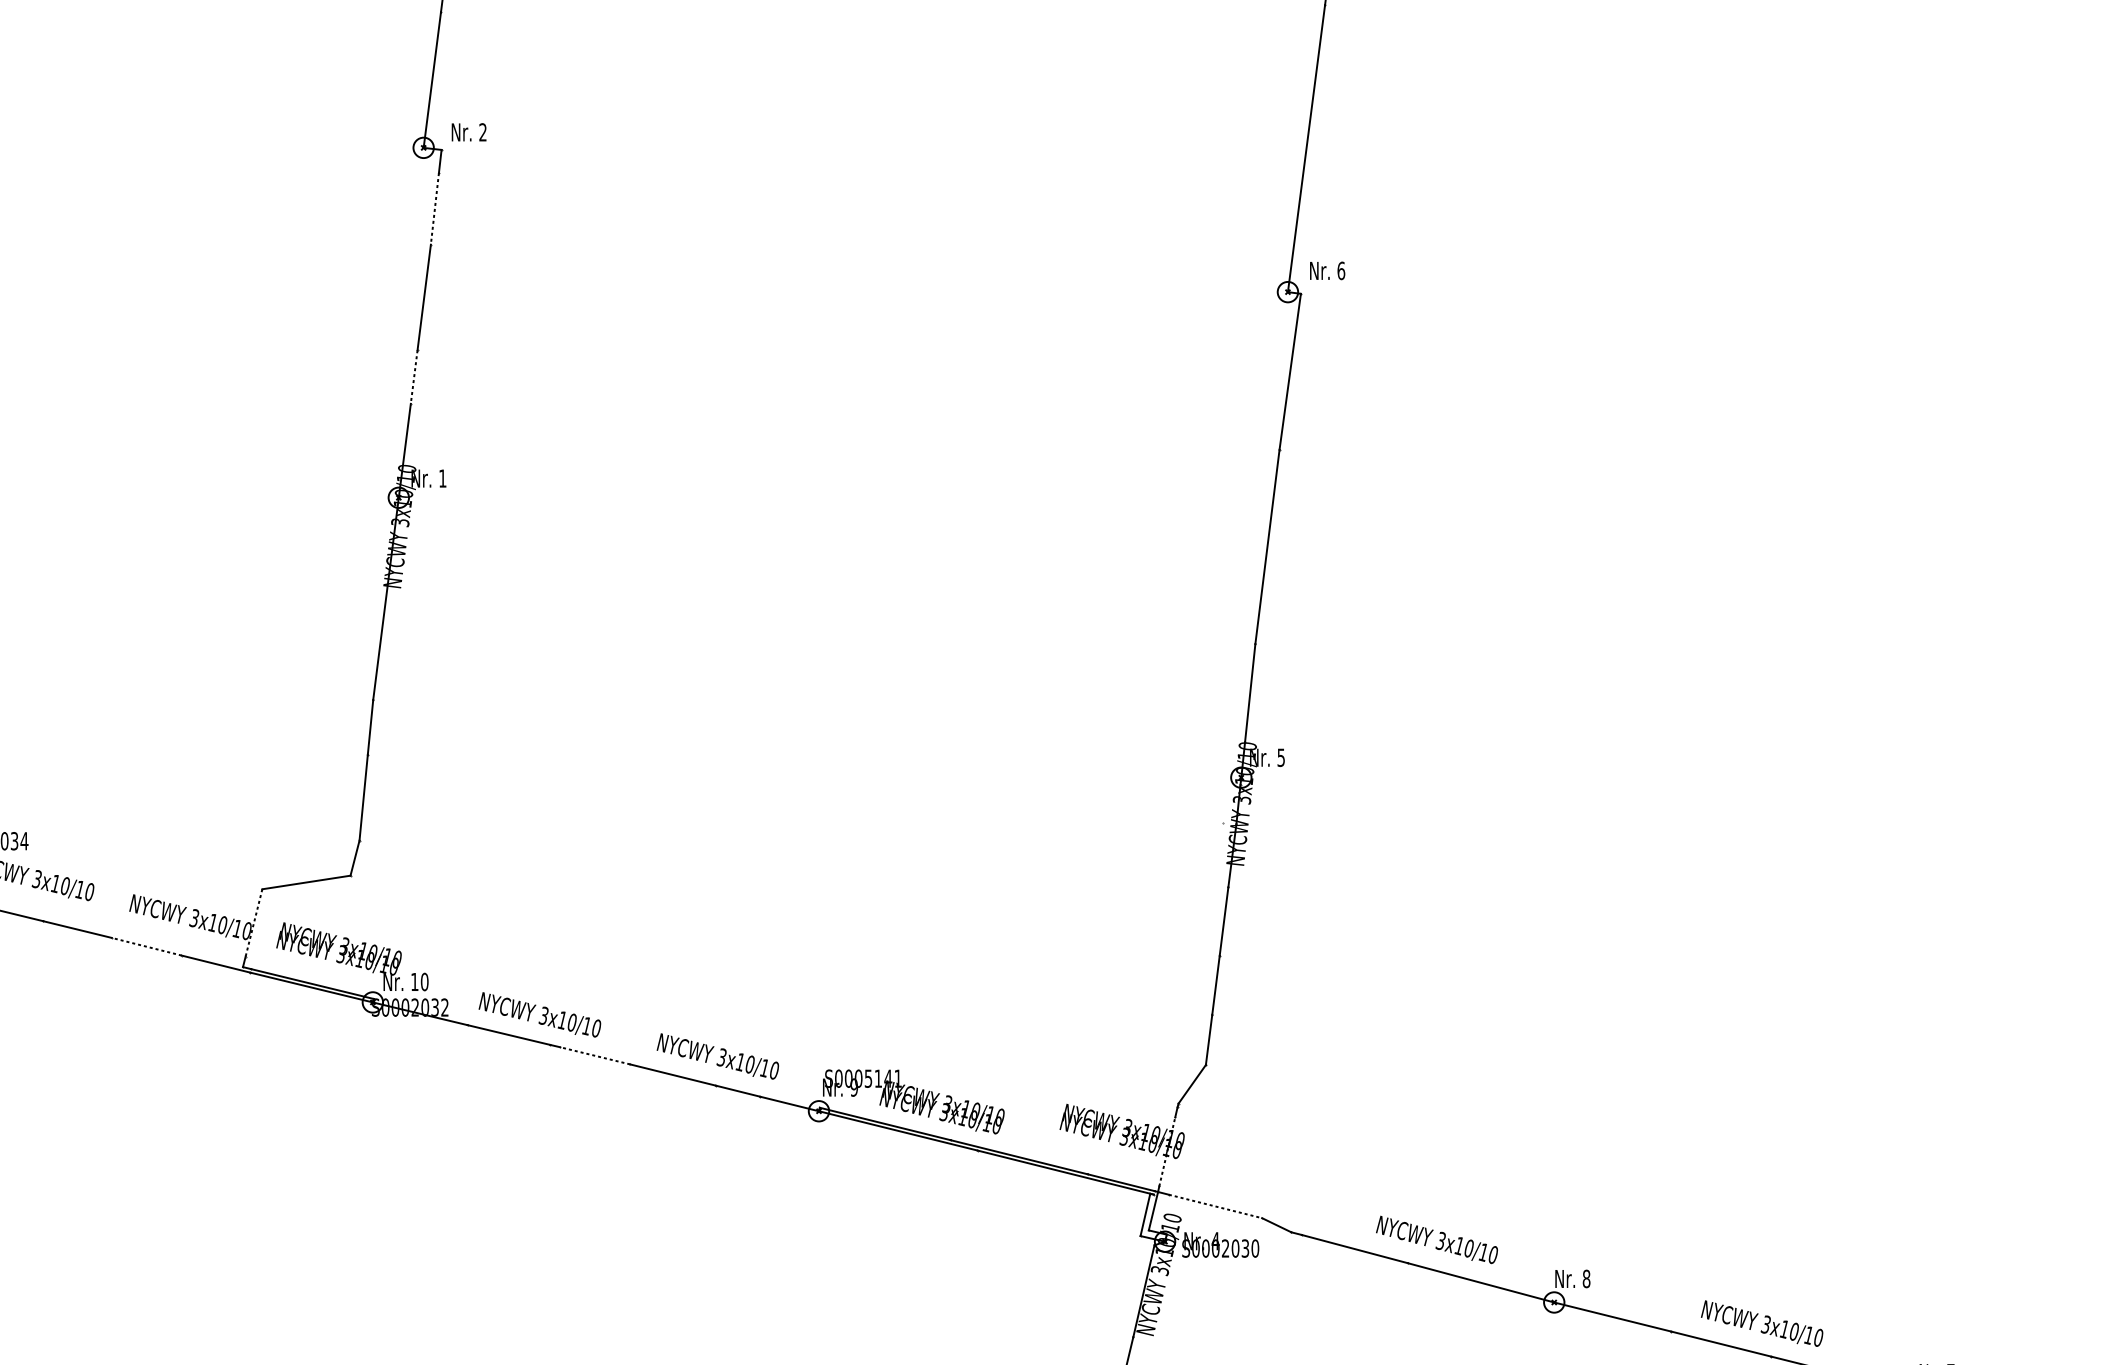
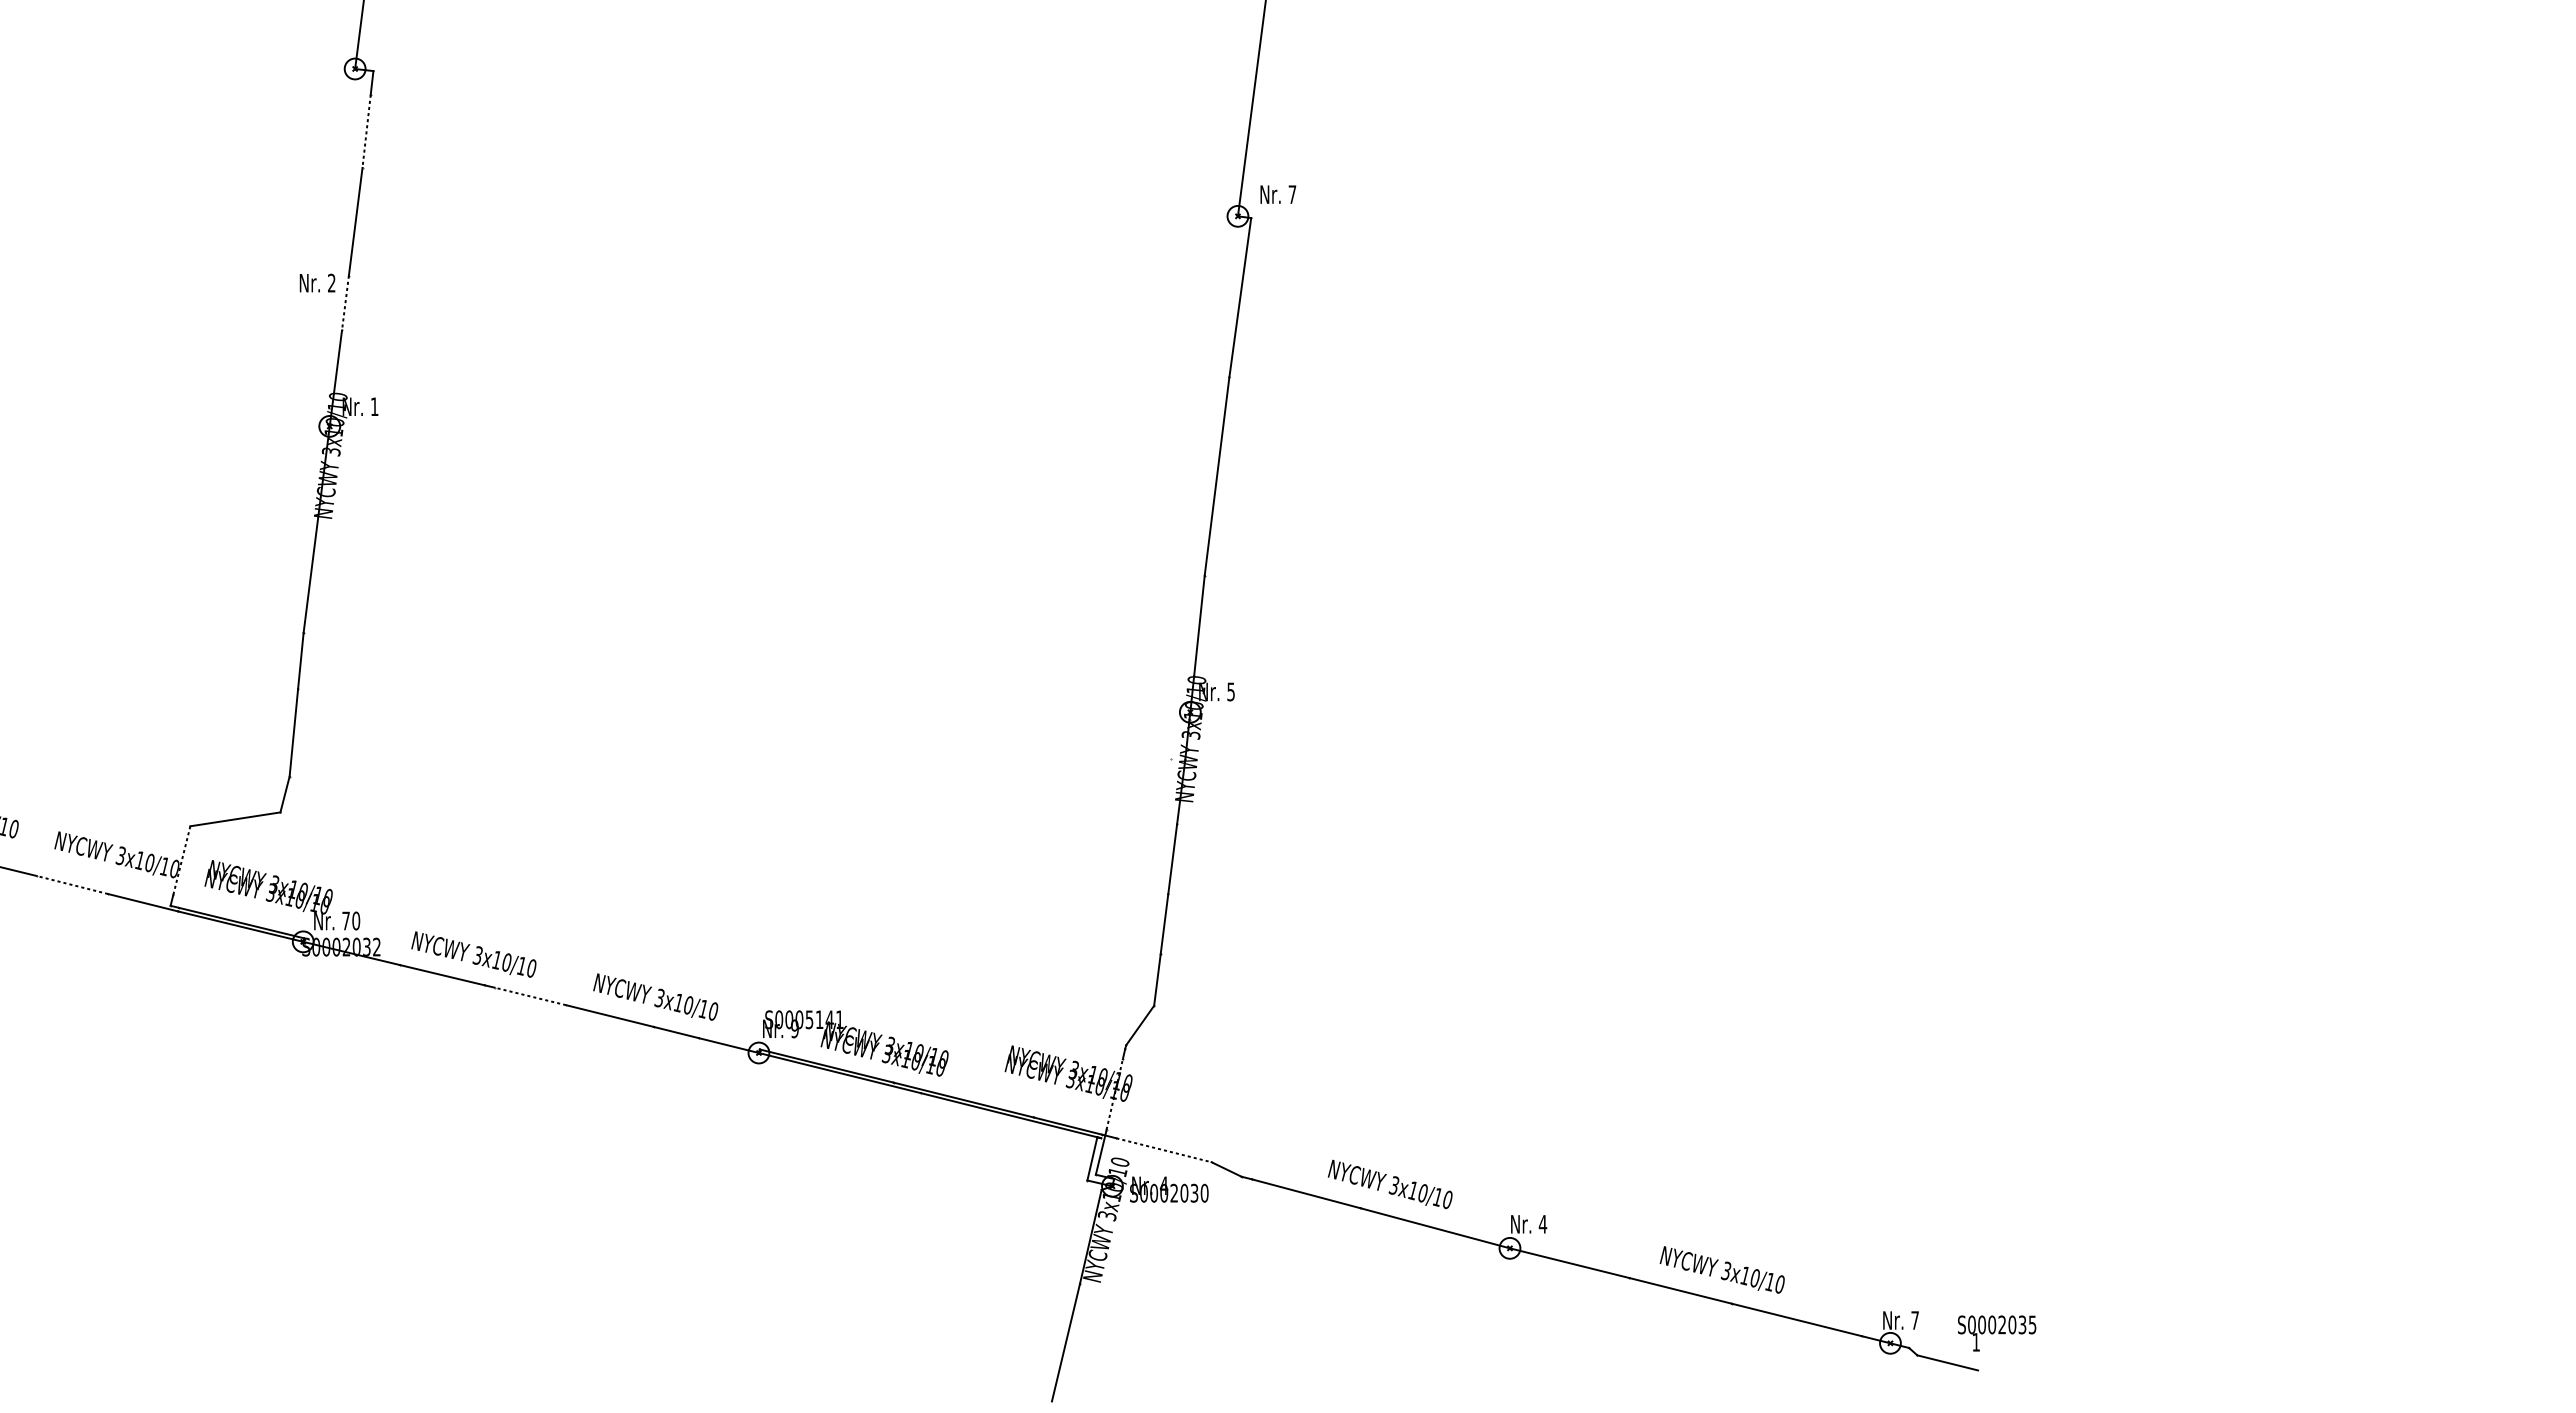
text: (469, 131) -> (317, 282), moved
text: (1341, 270) -> (1292, 194), 6 -> 7
text: (414, 981) -> (345, 920), 10 -> 70
text: (1586, 1278) -> (1542, 1223), 8 -> 4

